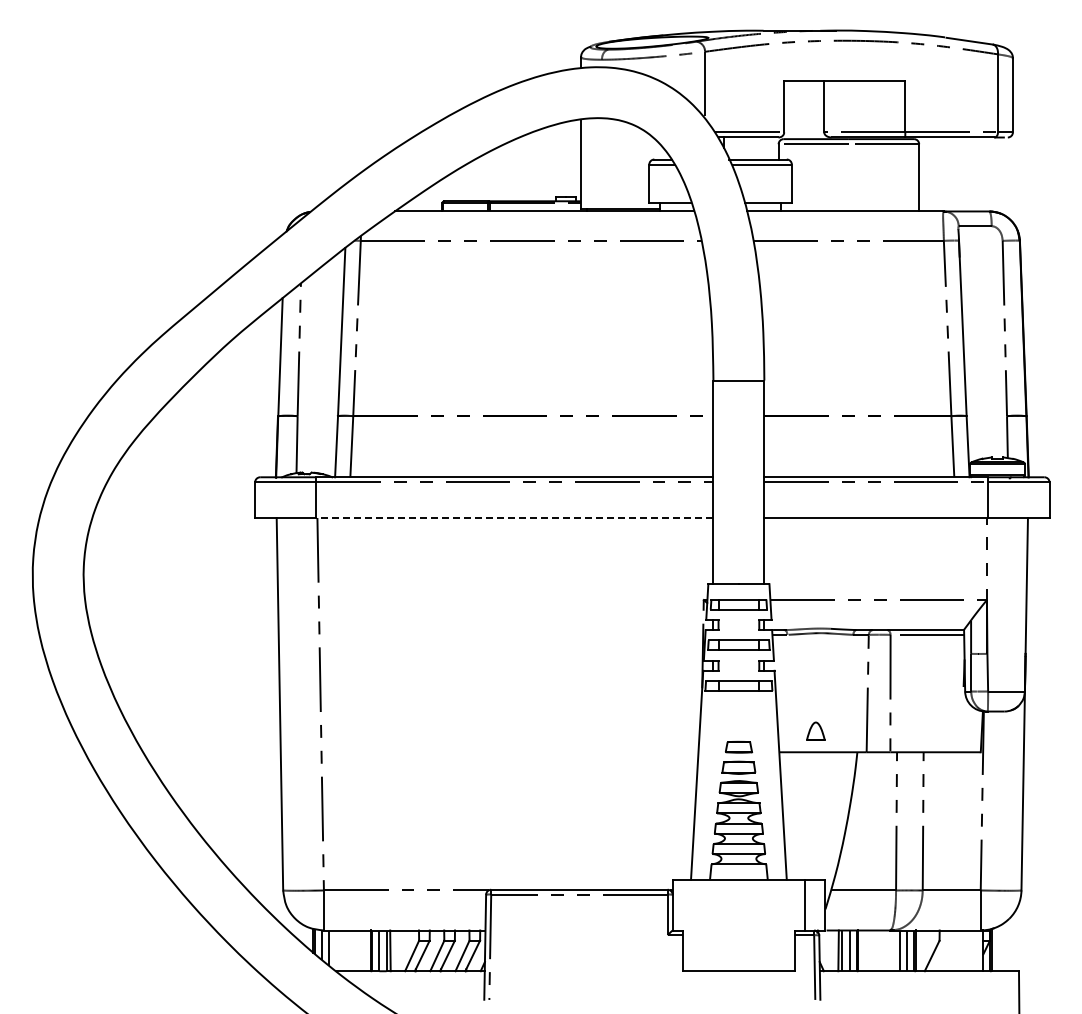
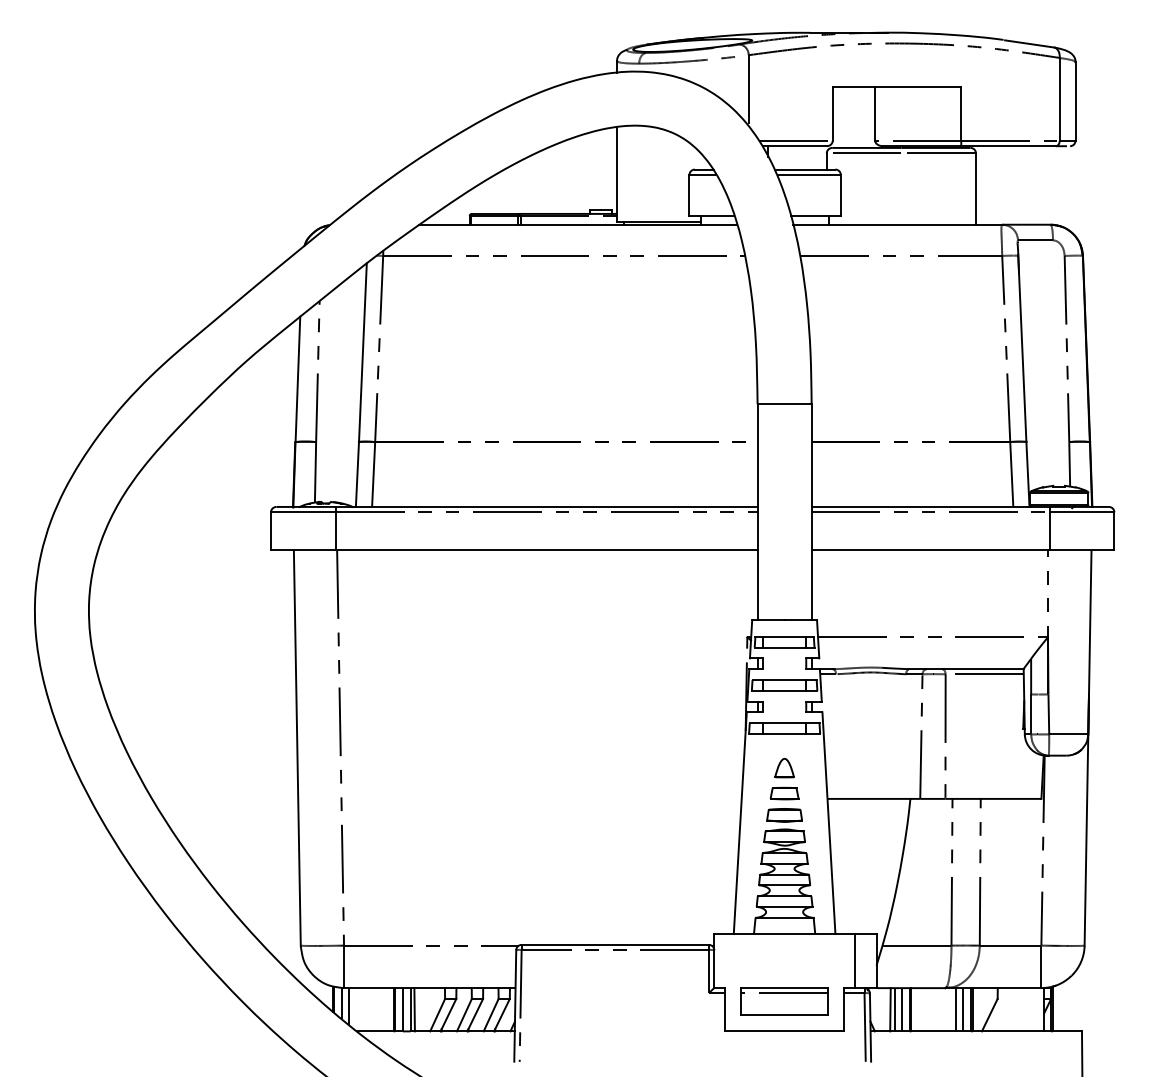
line: (514, 518) -> (546, 550), dashed -> solid
part: (815, 730) -> (784, 767), moved
part: (738, 943) -> (784, 1001), added

